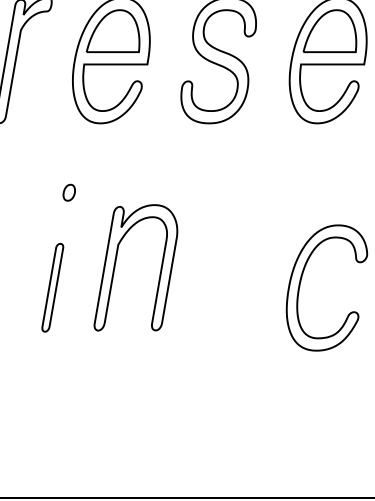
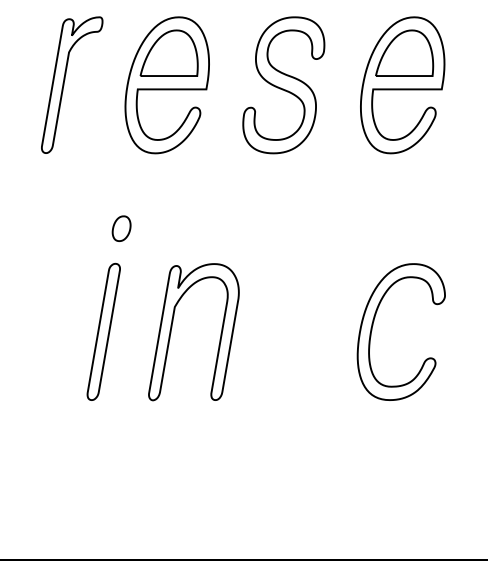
part: (69, 192) -> (121, 228), size x1.43
part: (116, 263) -> (172, 327), moved
part: (52, 287) -> (103, 331), size x1.43

